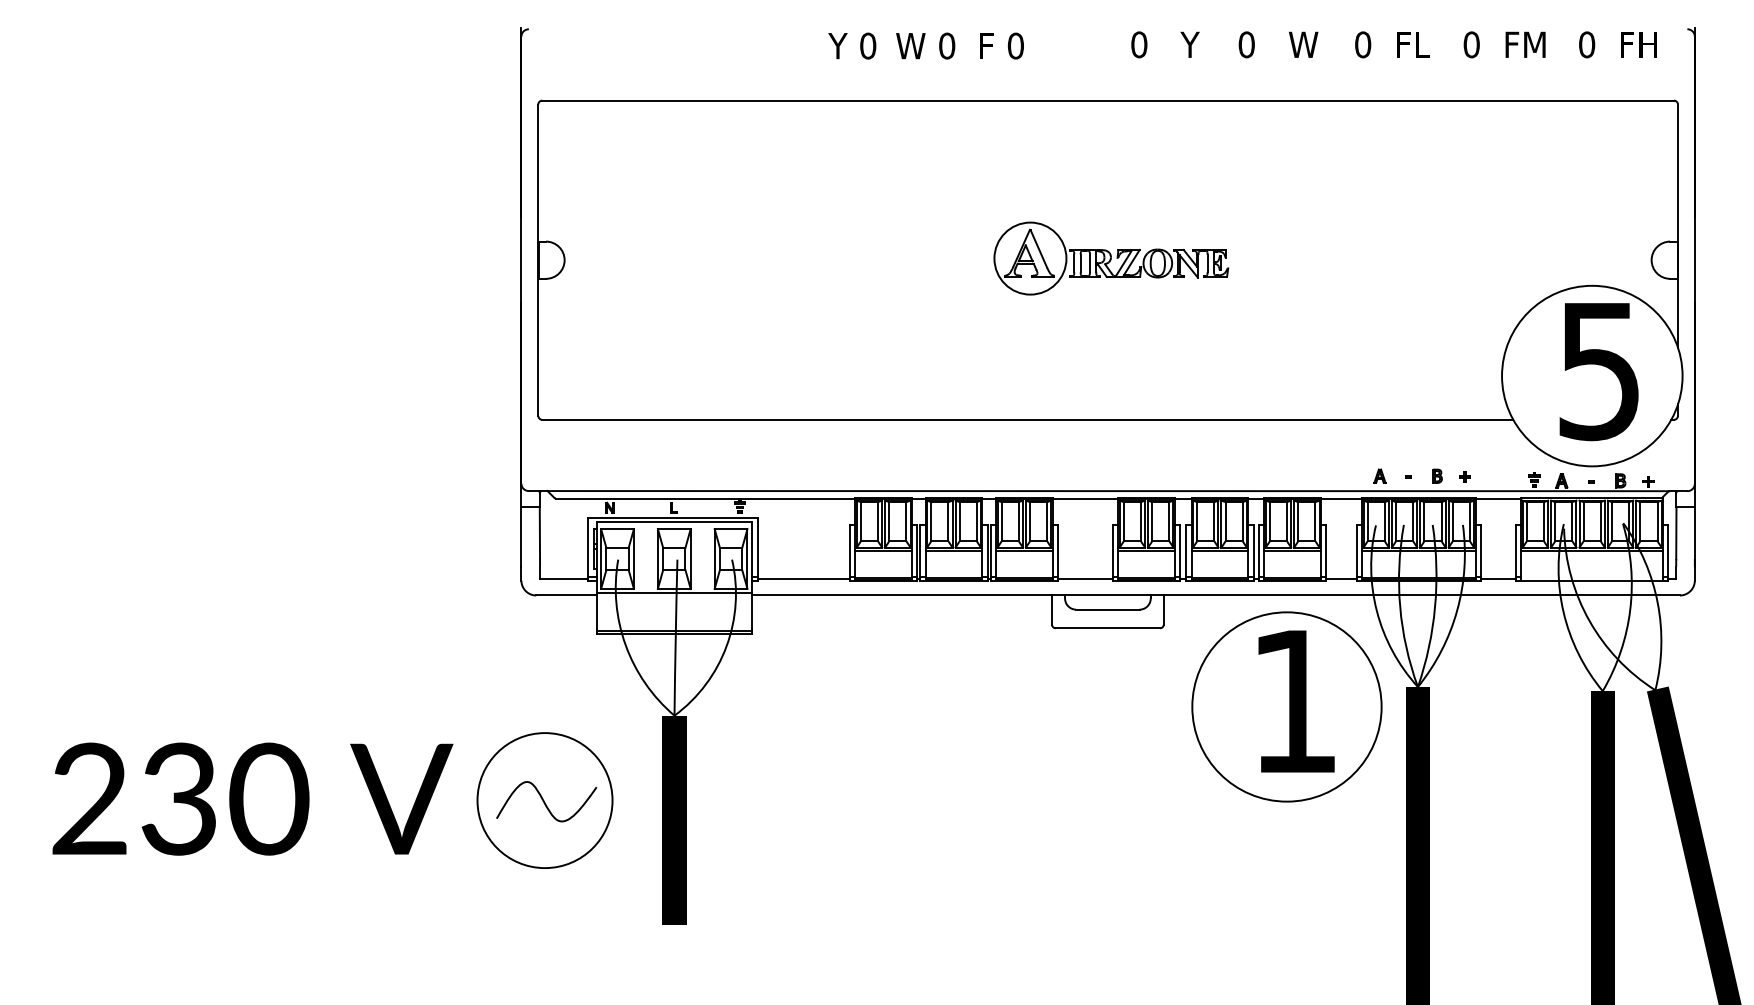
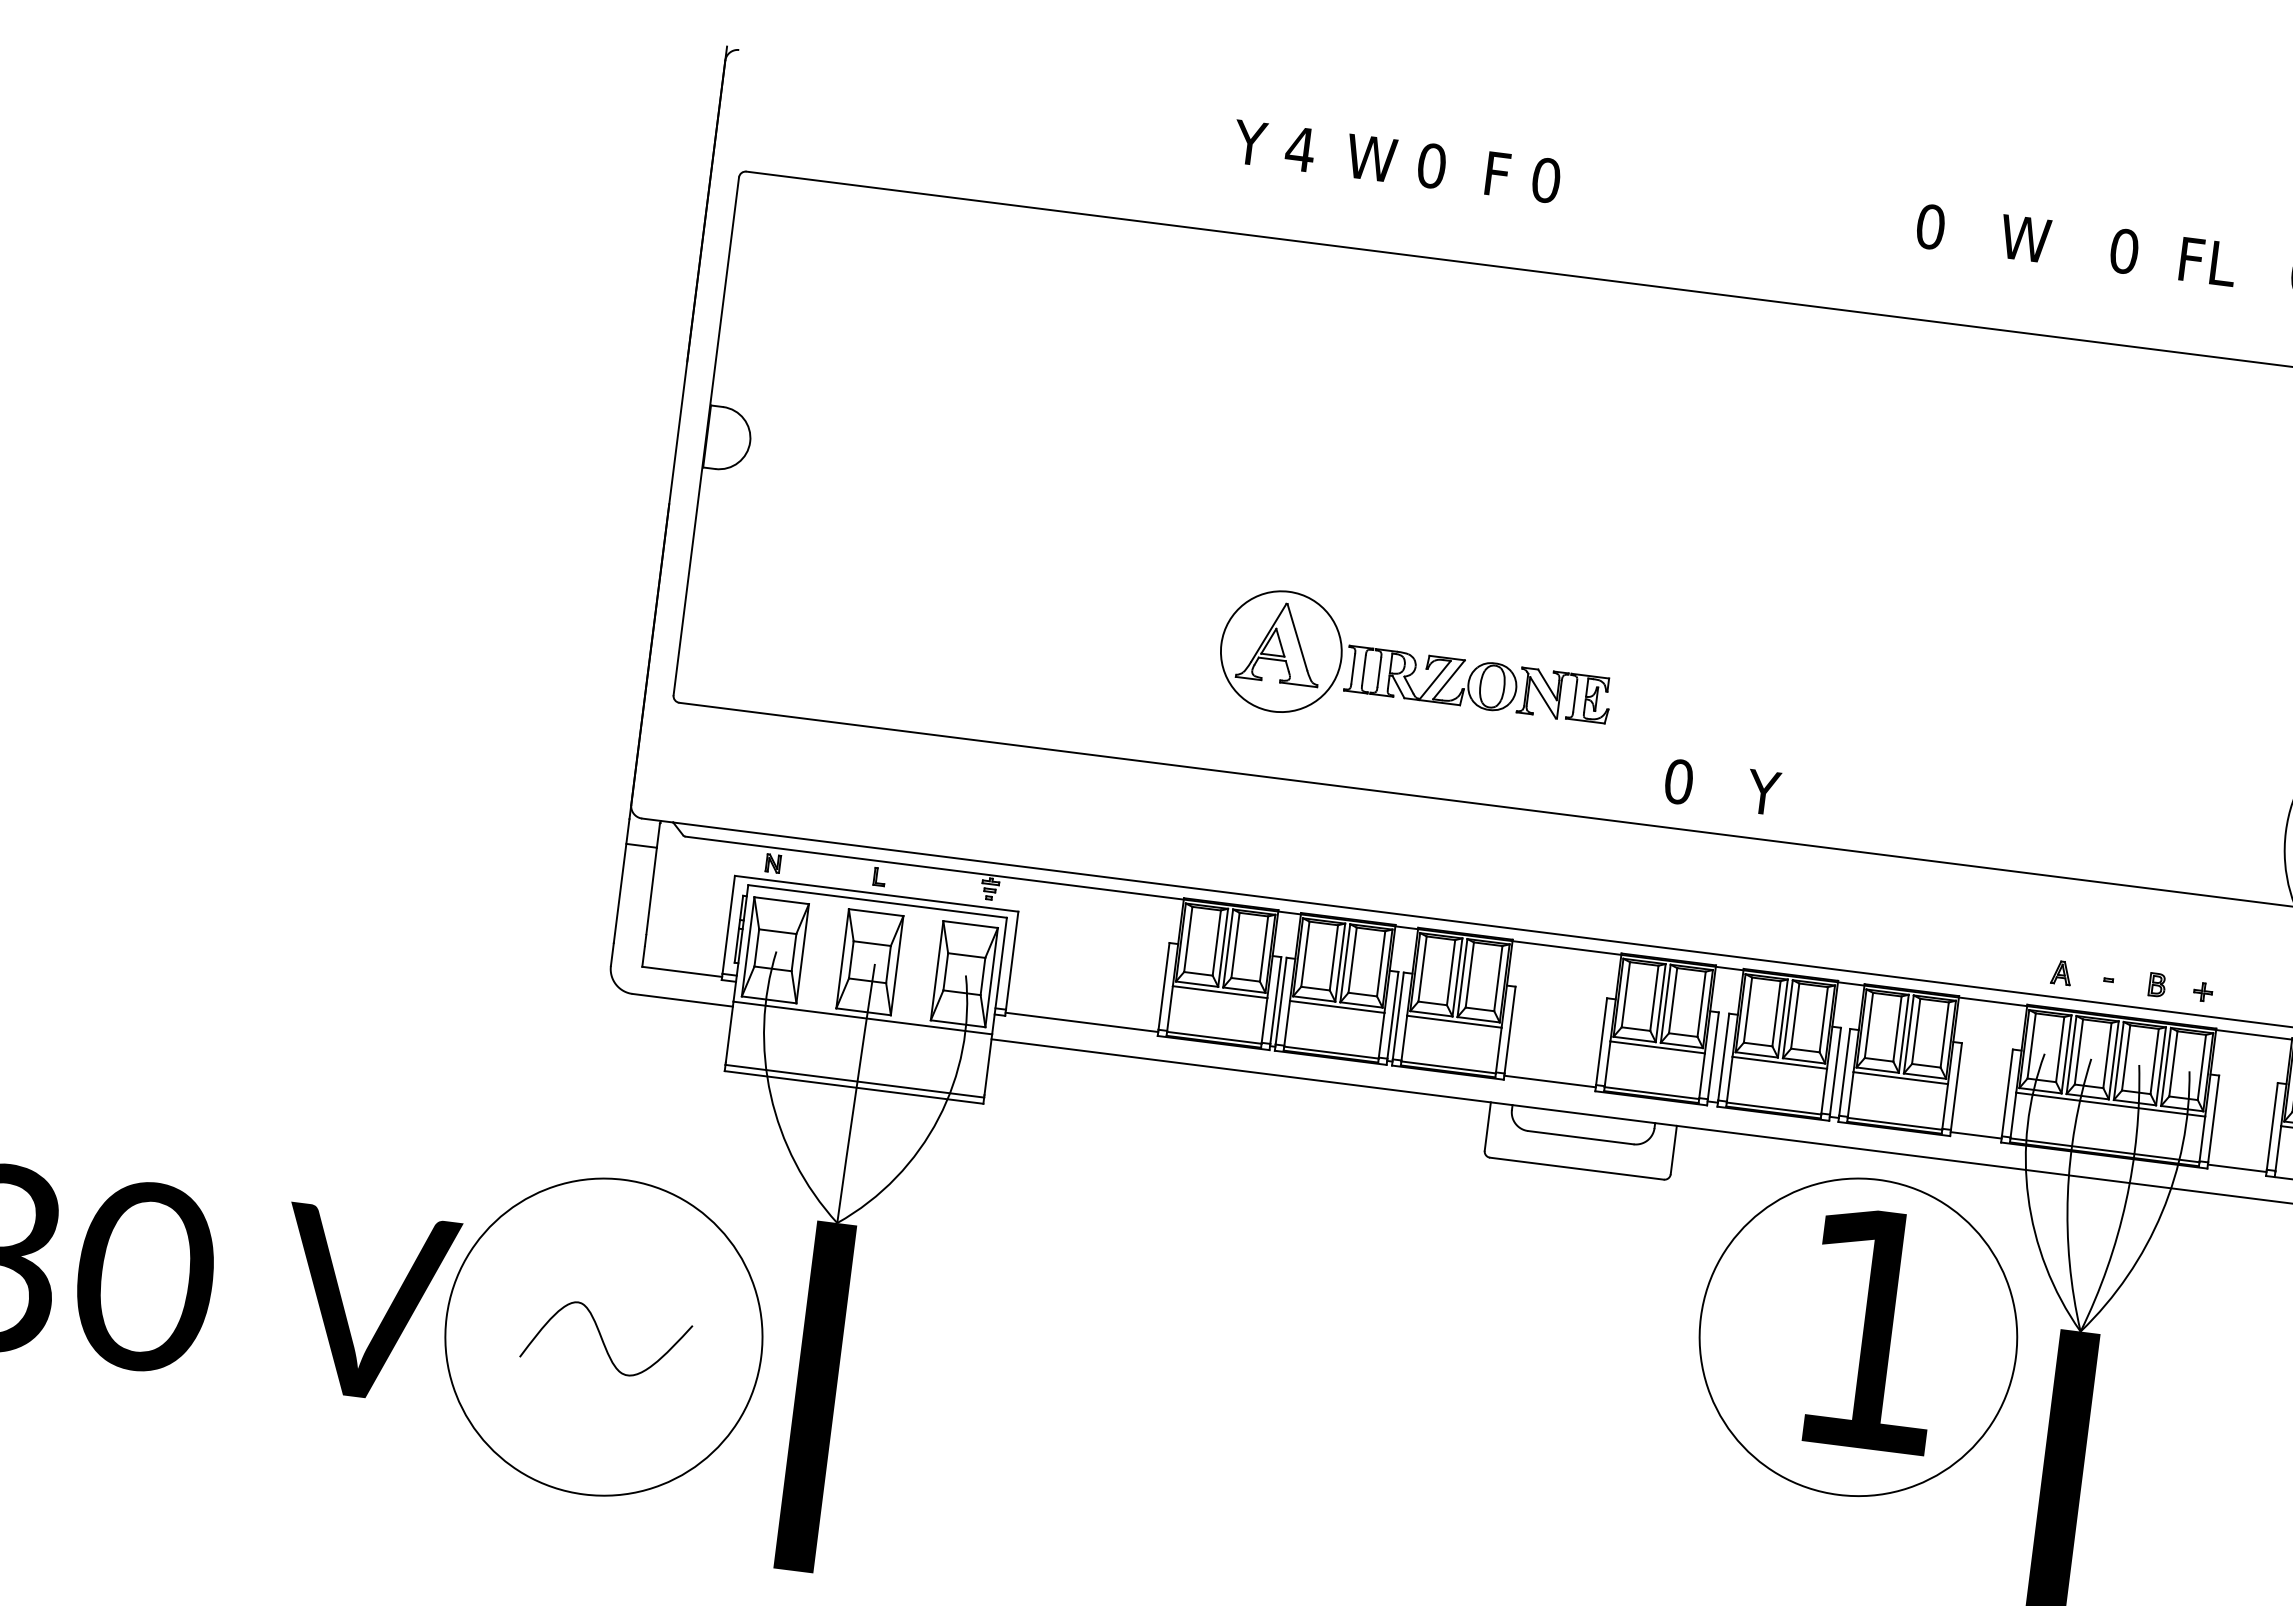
text: (1165, 44) -> (1722, 786), moved
text: (867, 45) -> (1299, 148), 0 -> 4
part: (1111, 258) -> (1416, 668), moved
circle: (544, 800) -> (603, 1336), size x1.4

